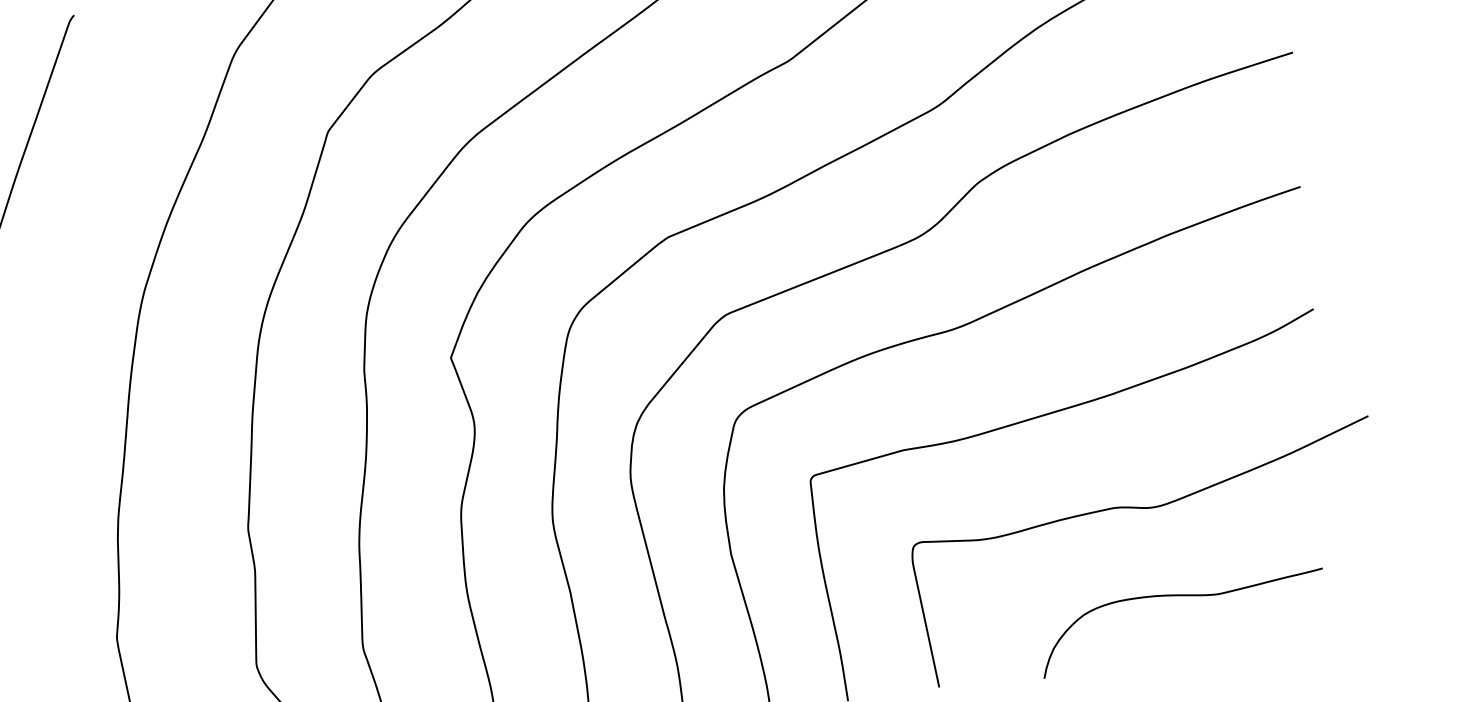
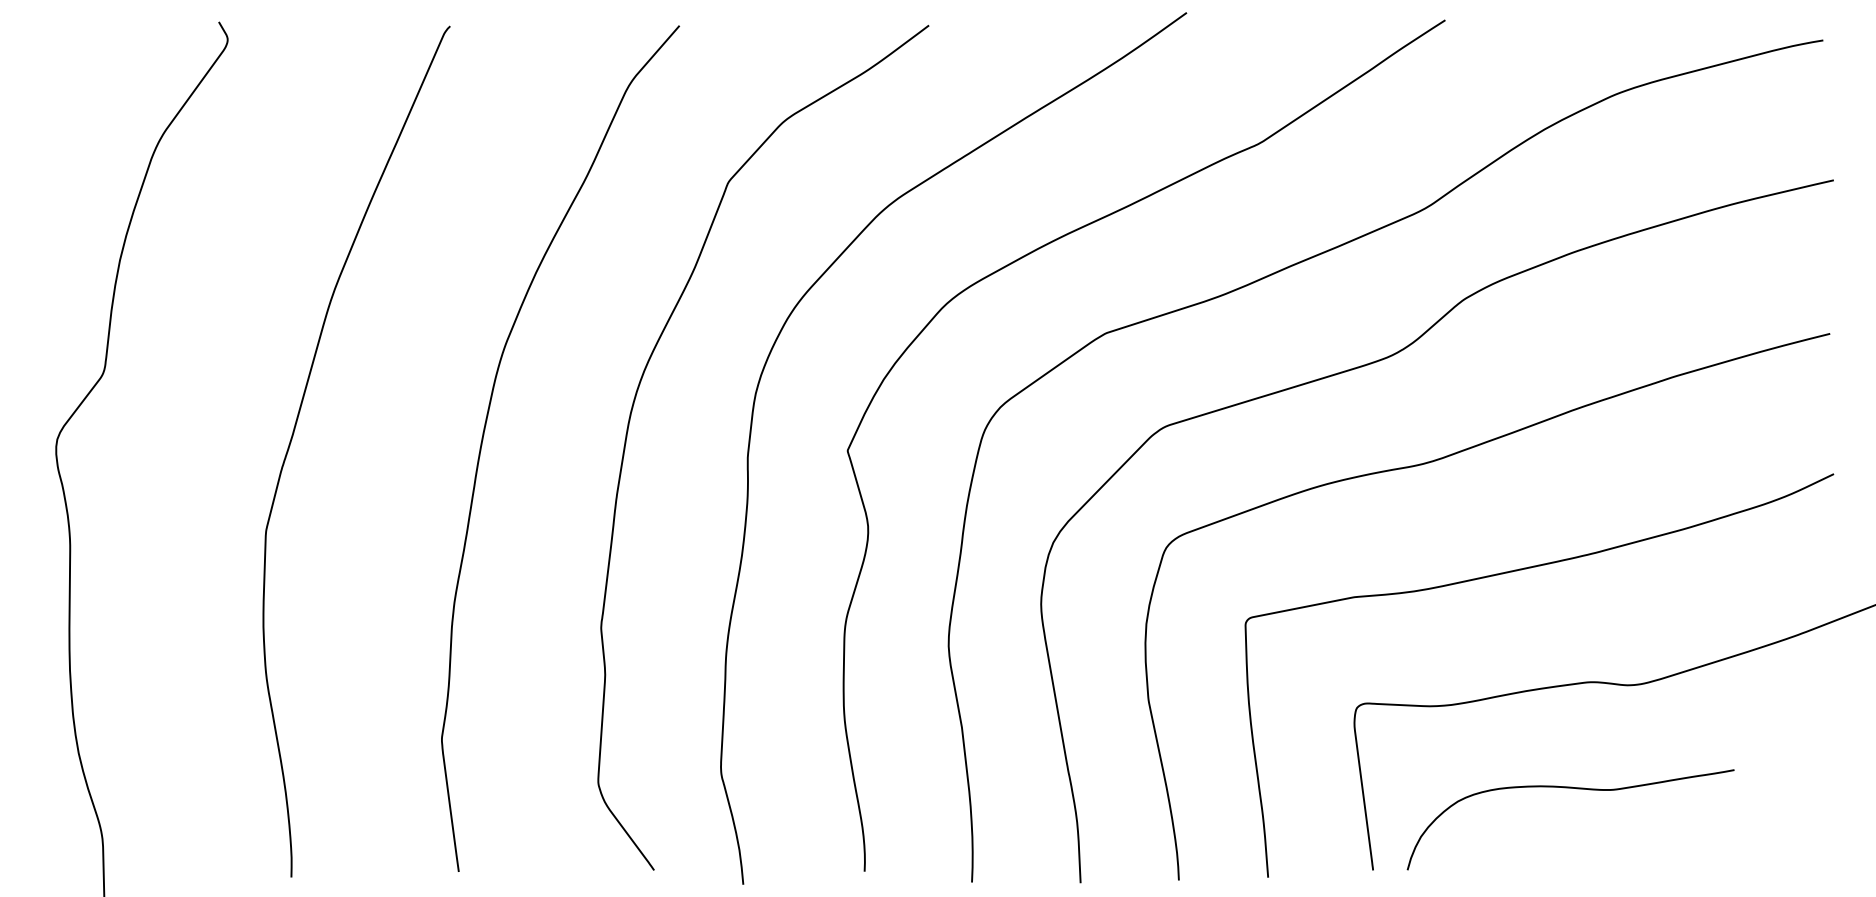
curve: (1186, 596) -> (1576, 789), moved

